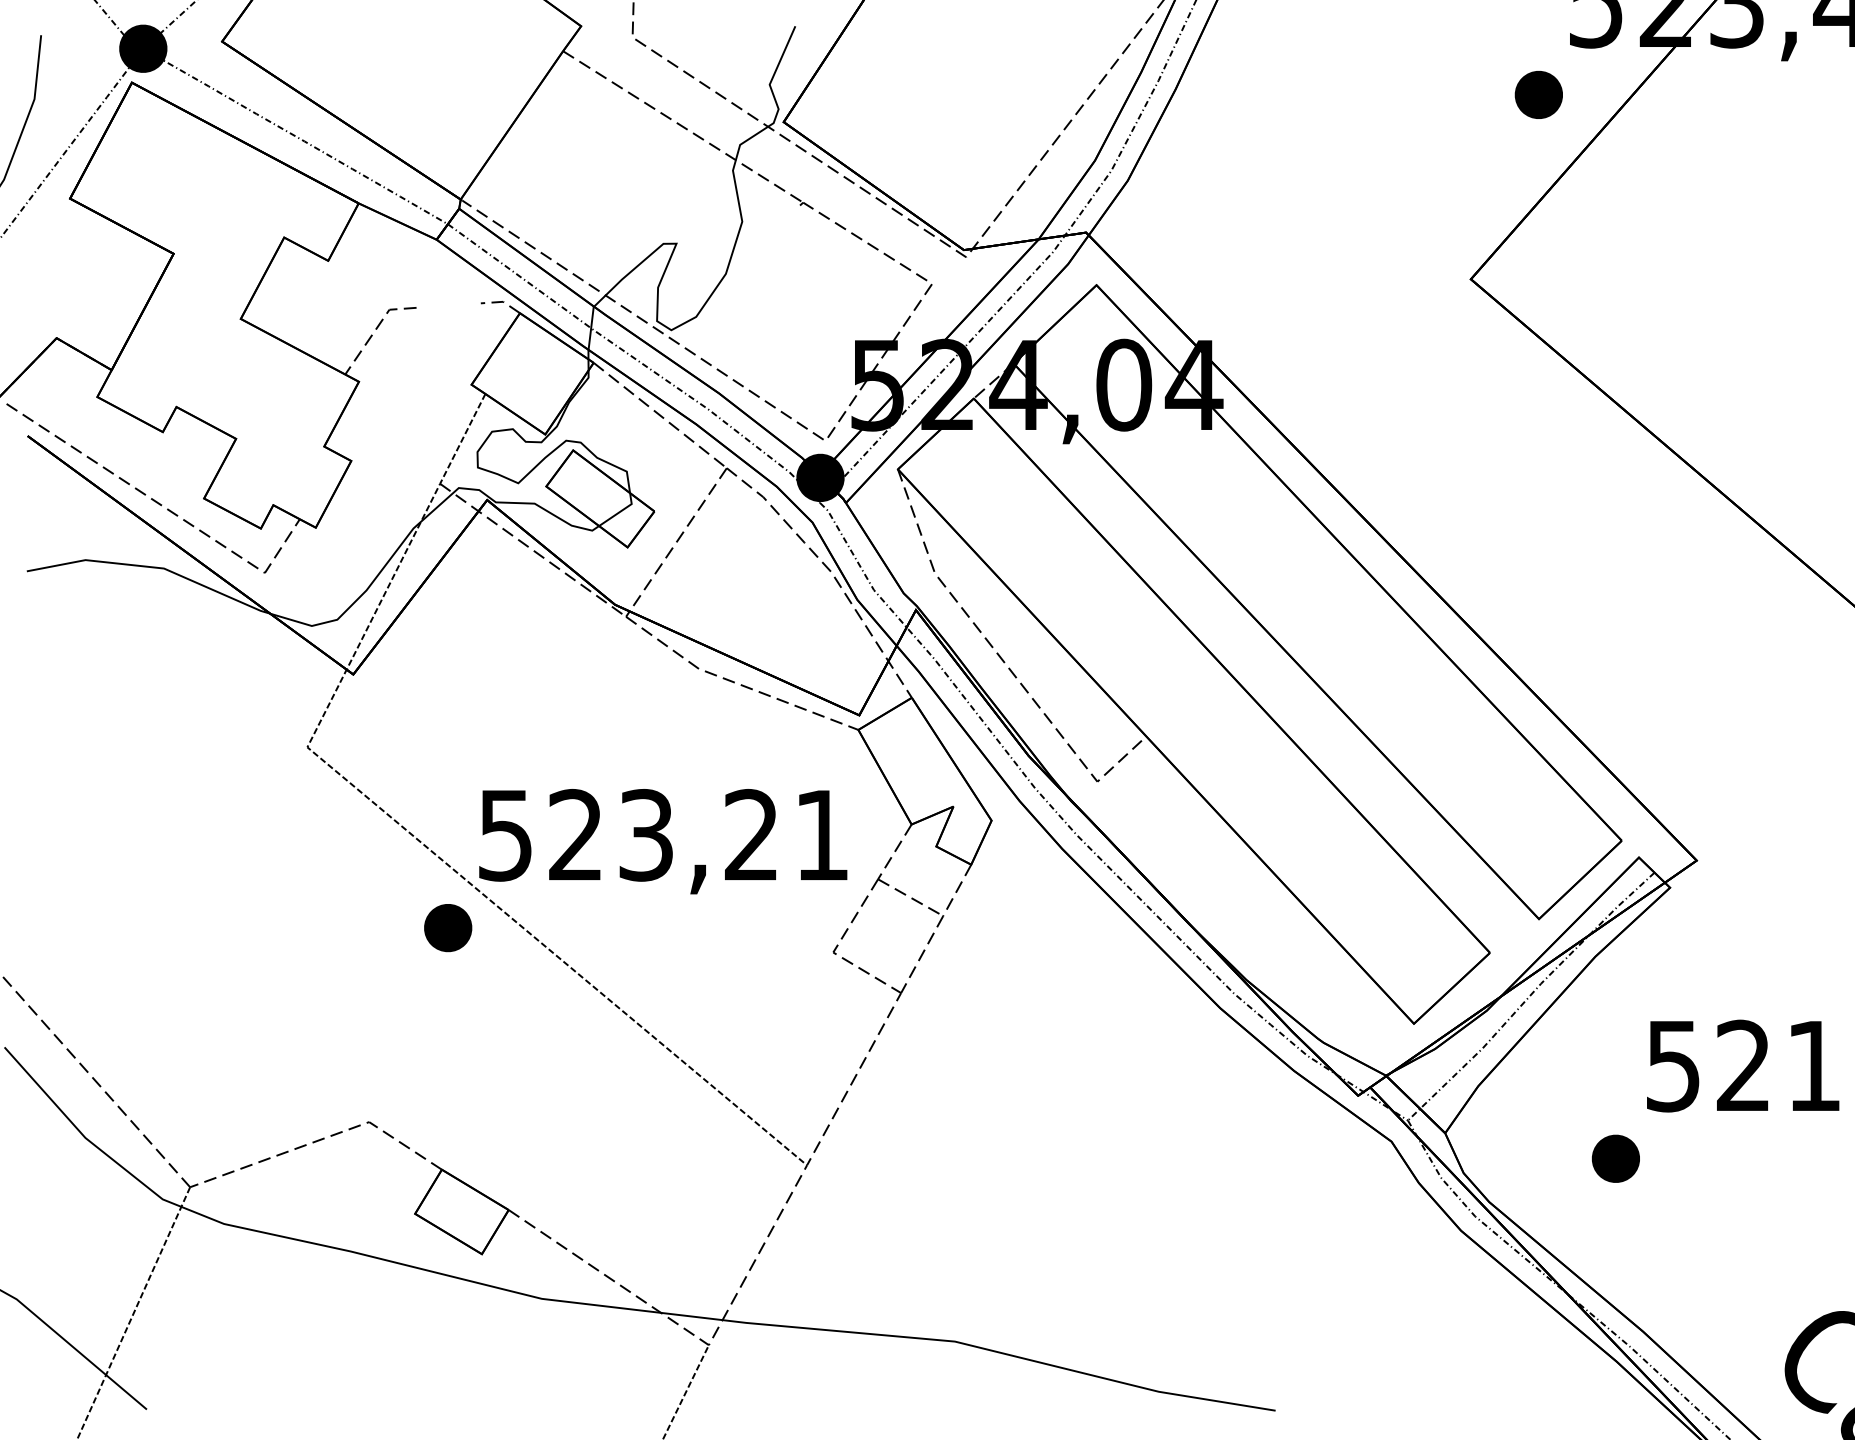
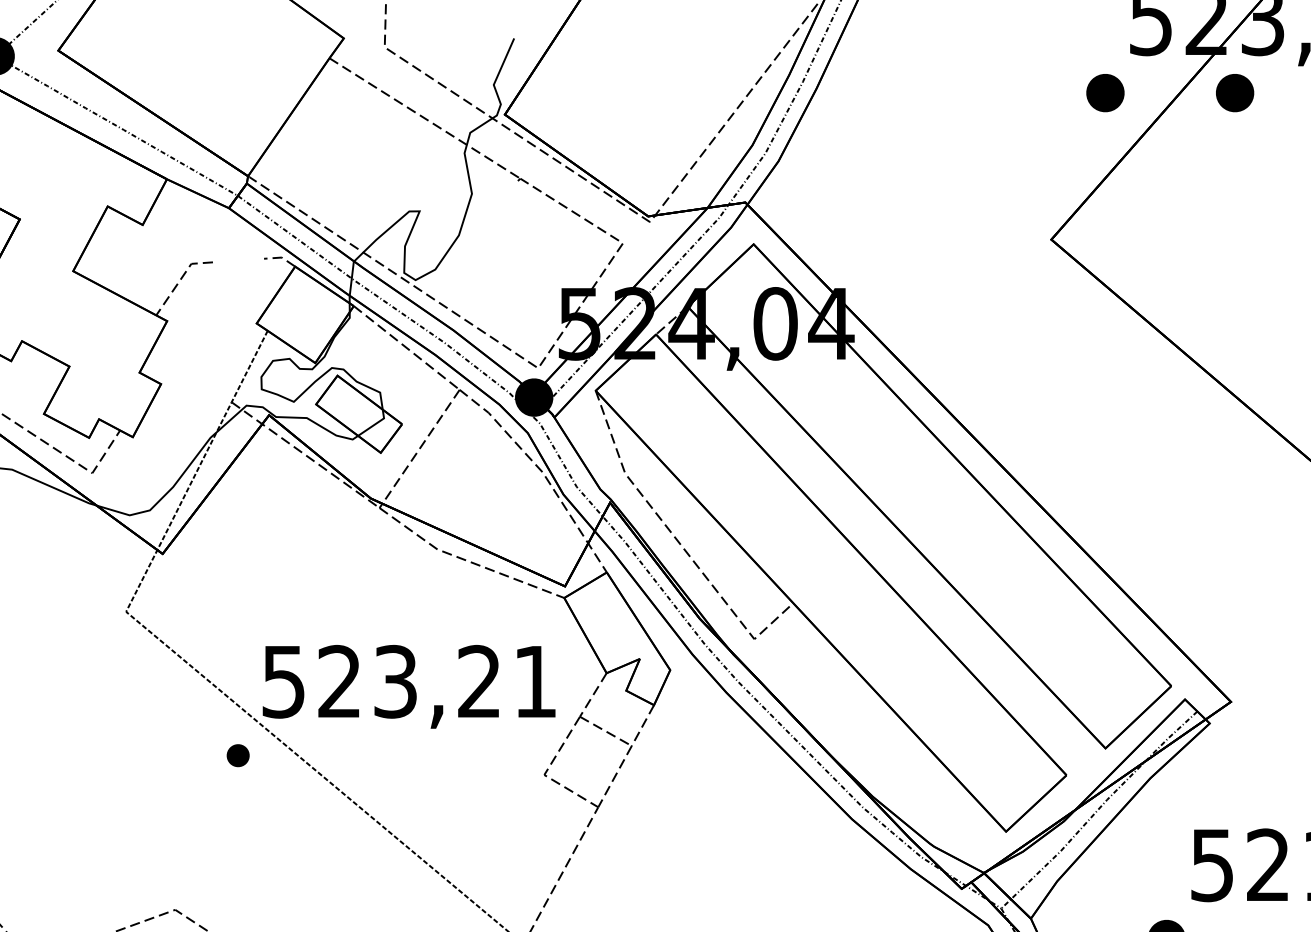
part: (1701, 94) -> (1234, 92), added
part: (448, 928) -> (238, 755), size x0.6

